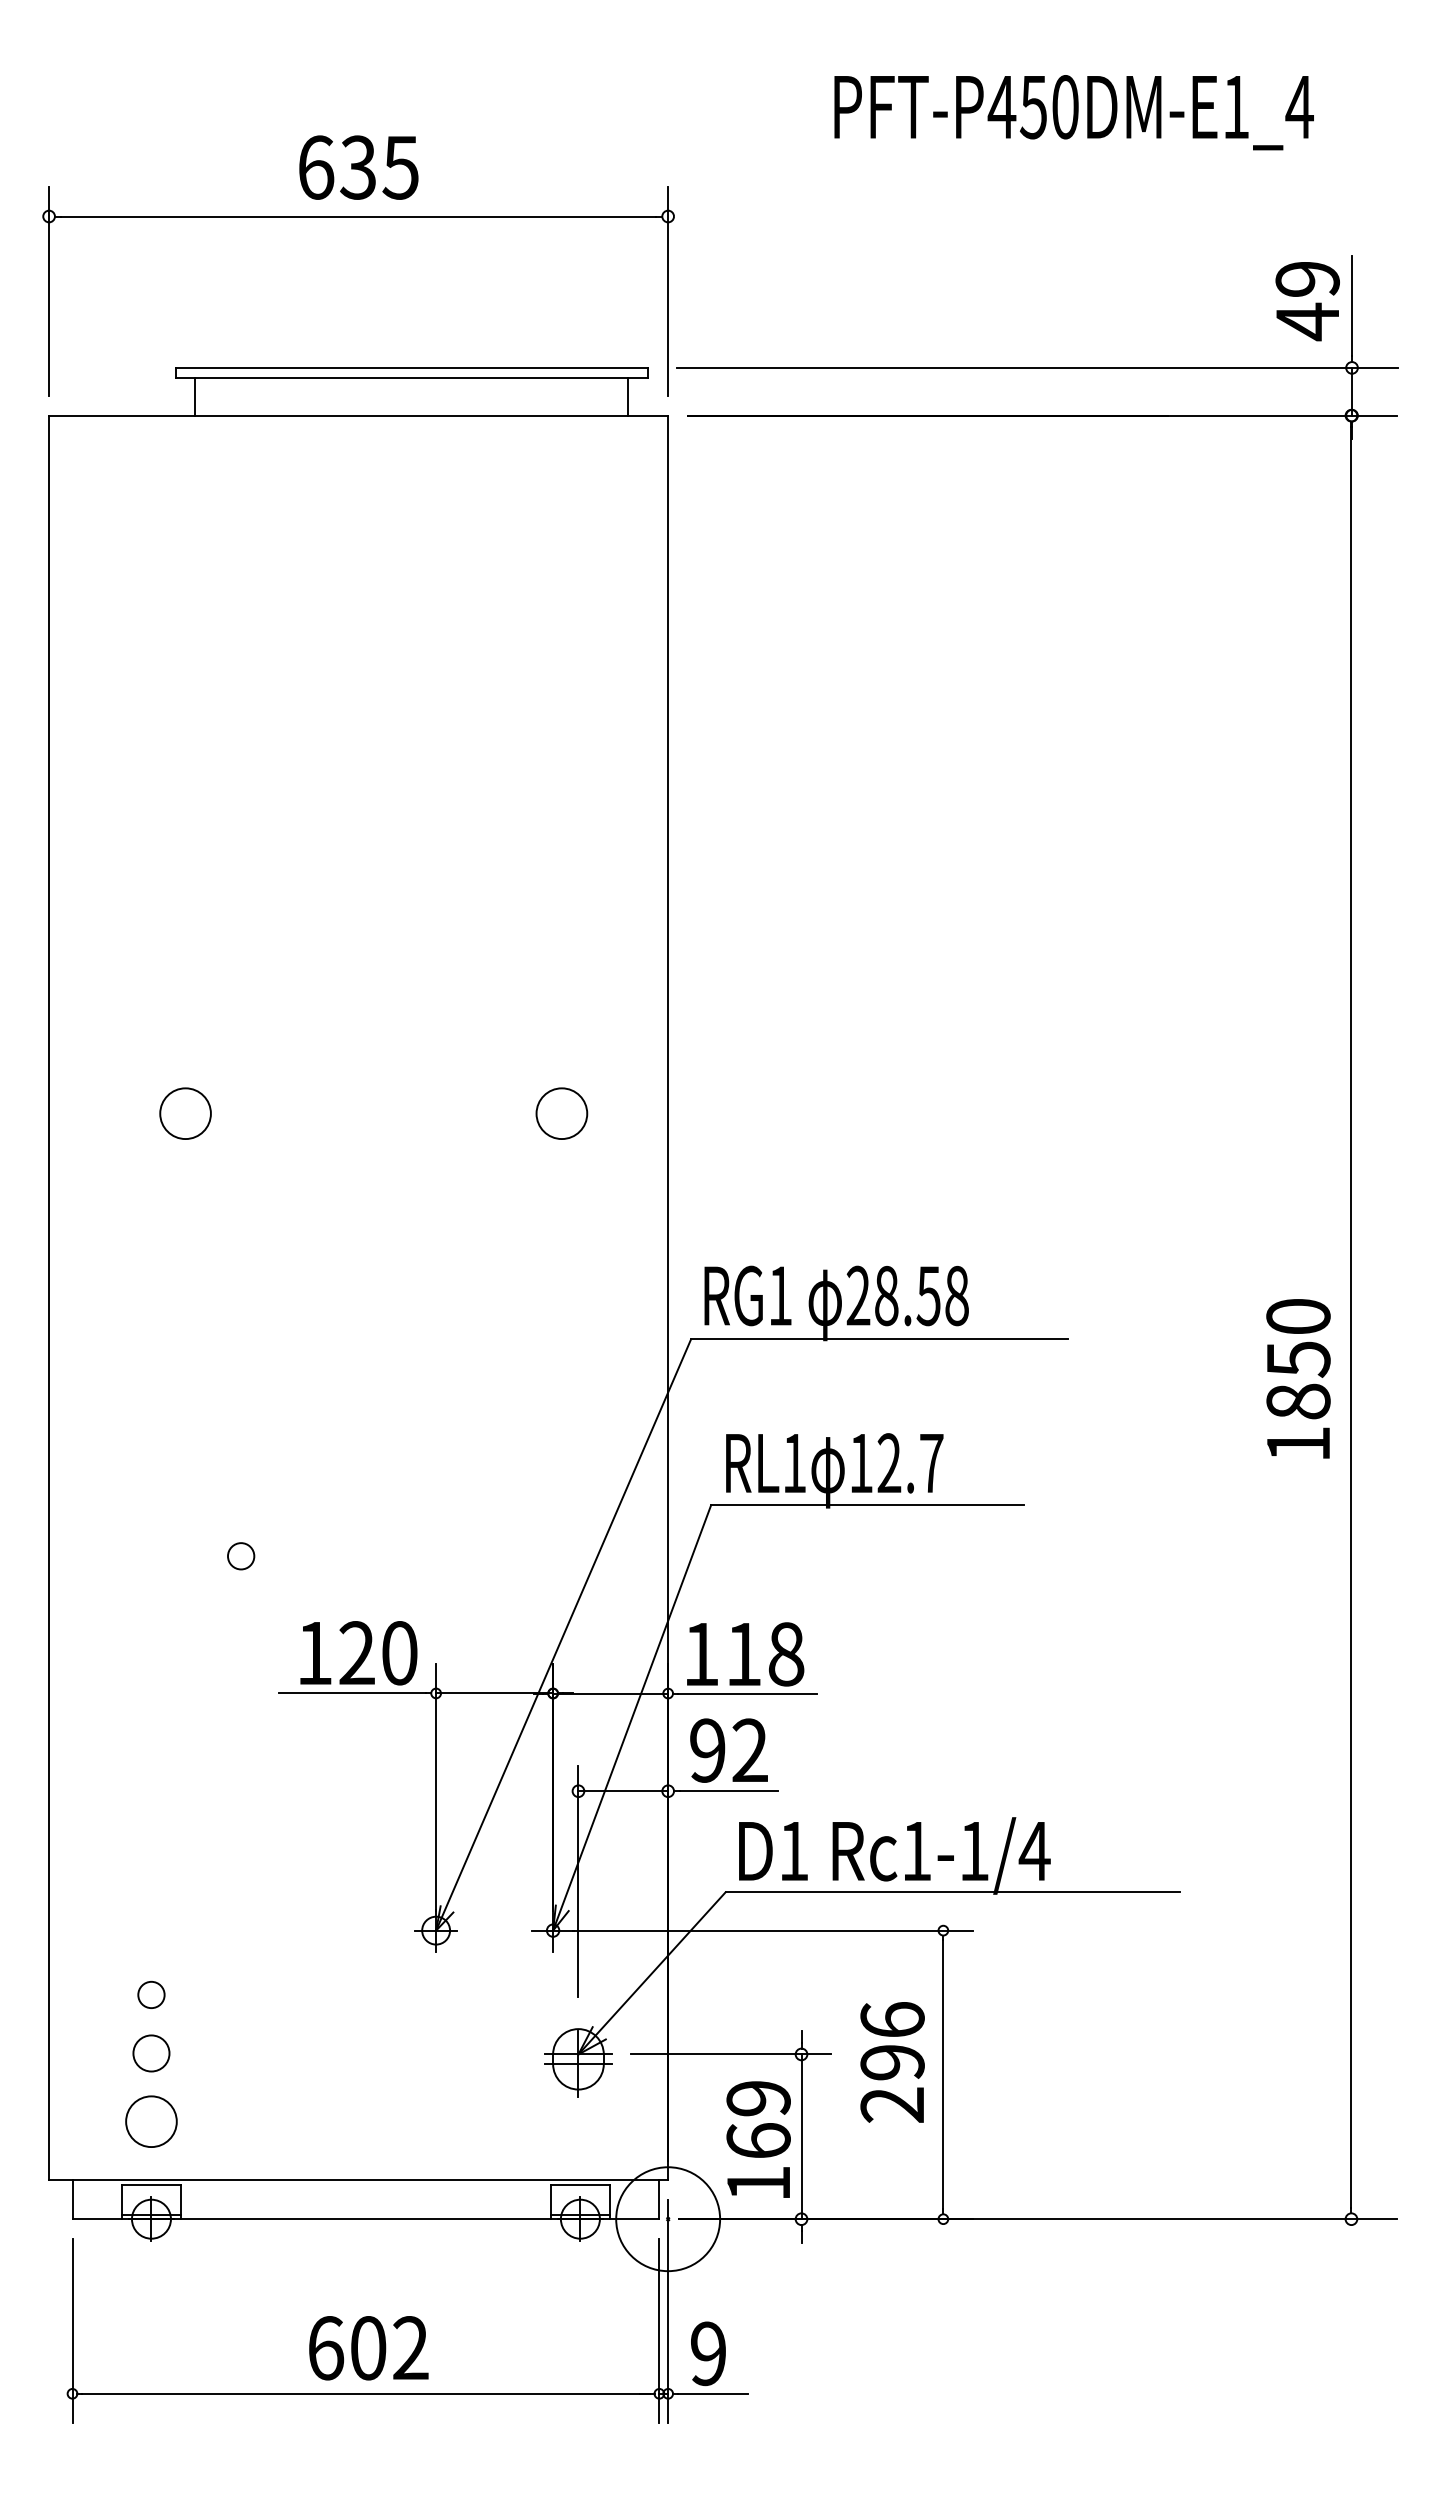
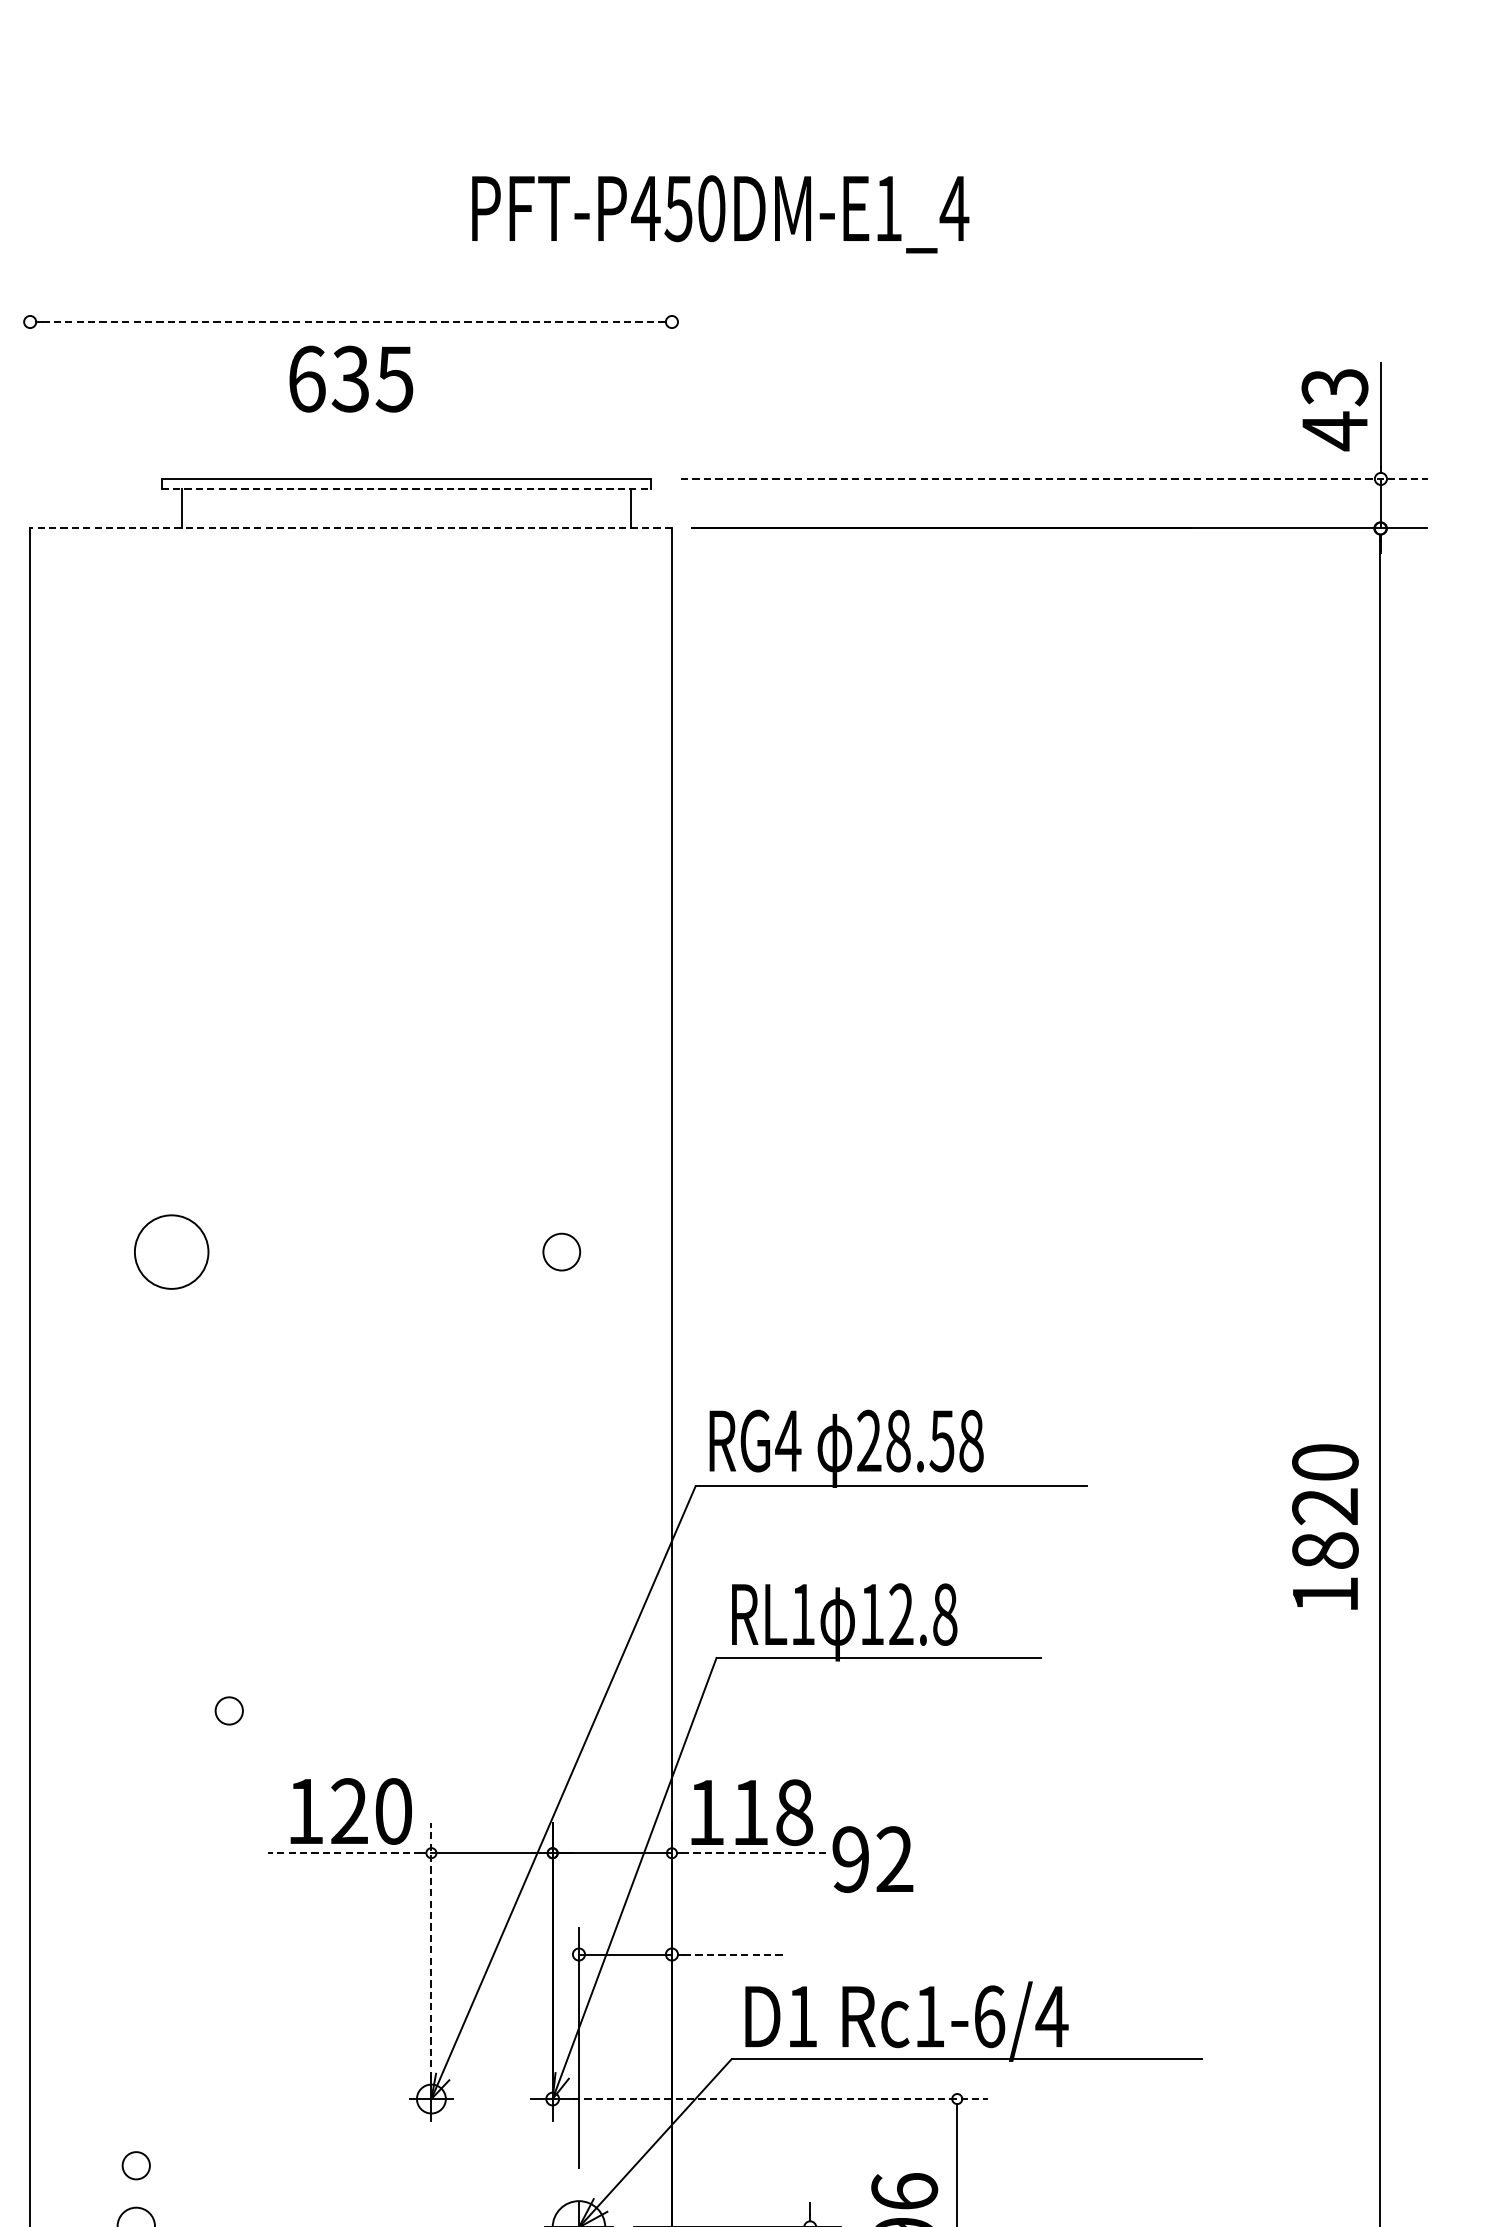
text: (1073, 112) -> (719, 214), moved
text: (358, 167) -> (350, 379), moved
line: (358, 216) -> (350, 322), solid -> dashed
text: (1307, 279) -> (1334, 387), 49 -> 43
line: (49, 291) -> (30, 399), removed
line: (668, 291) -> (672, 399), removed
line: (1037, 367) -> (1054, 478), solid -> dashed
line: (411, 377) -> (405, 488), solid -> dashed
line: (358, 415) -> (350, 528), solid -> dashed
circle: (185, 1113) -> (171, 1251), size x1.4
circle: (561, 1113) -> (561, 1251), size x0.7
text: (780, 1295) -> (788, 1440), RG1 -> RG4
text: (1298, 1359) -> (1325, 1506), 1850 -> 1820
text: (931, 1463) -> (944, 1614), 12.7 -> 12.8
line: (352, 1693) -> (344, 1853), solid -> dashed
line: (747, 1693) -> (754, 1853), solid -> dashed
text: (728, 1750) -> (872, 1859), moved
line: (436, 1787) -> (431, 1950), solid -> dashed
line: (728, 1791) -> (734, 1954), solid -> dashed
text: (974, 1851) -> (989, 2017), Rc1-1/4 -> Rc1-6/4
line: (772, 1930) -> (780, 2098), solid -> dashed

